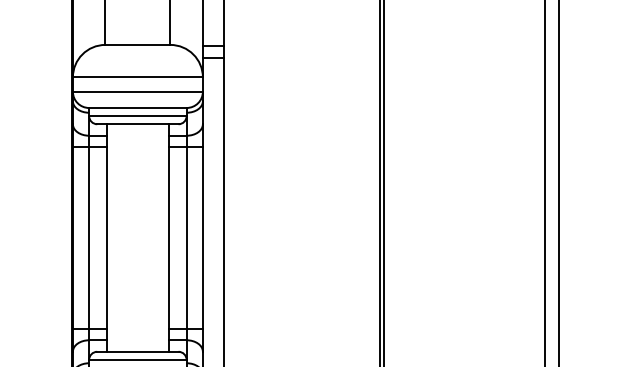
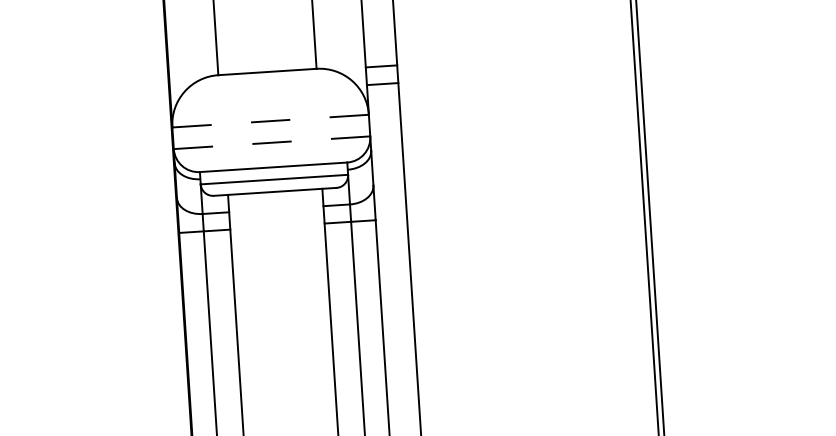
line: (137, 77) -> (270, 121), solid -> dashed
line: (138, 91) -> (272, 142), solid -> dashed

